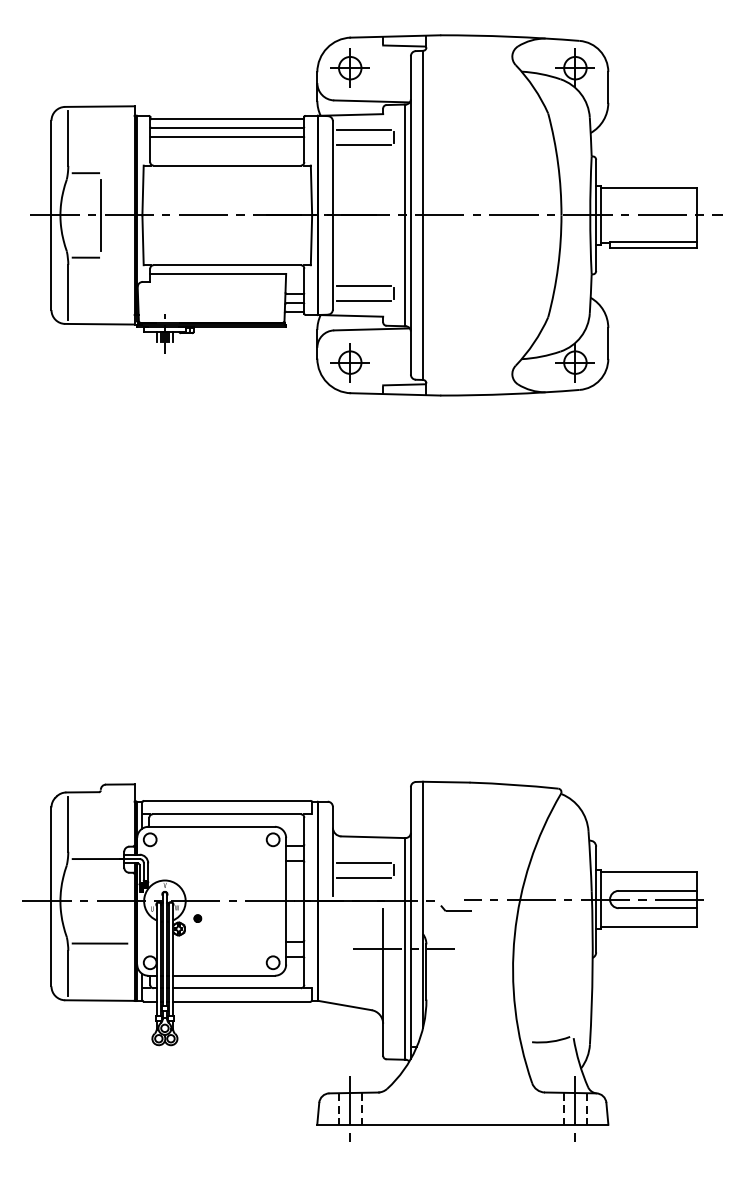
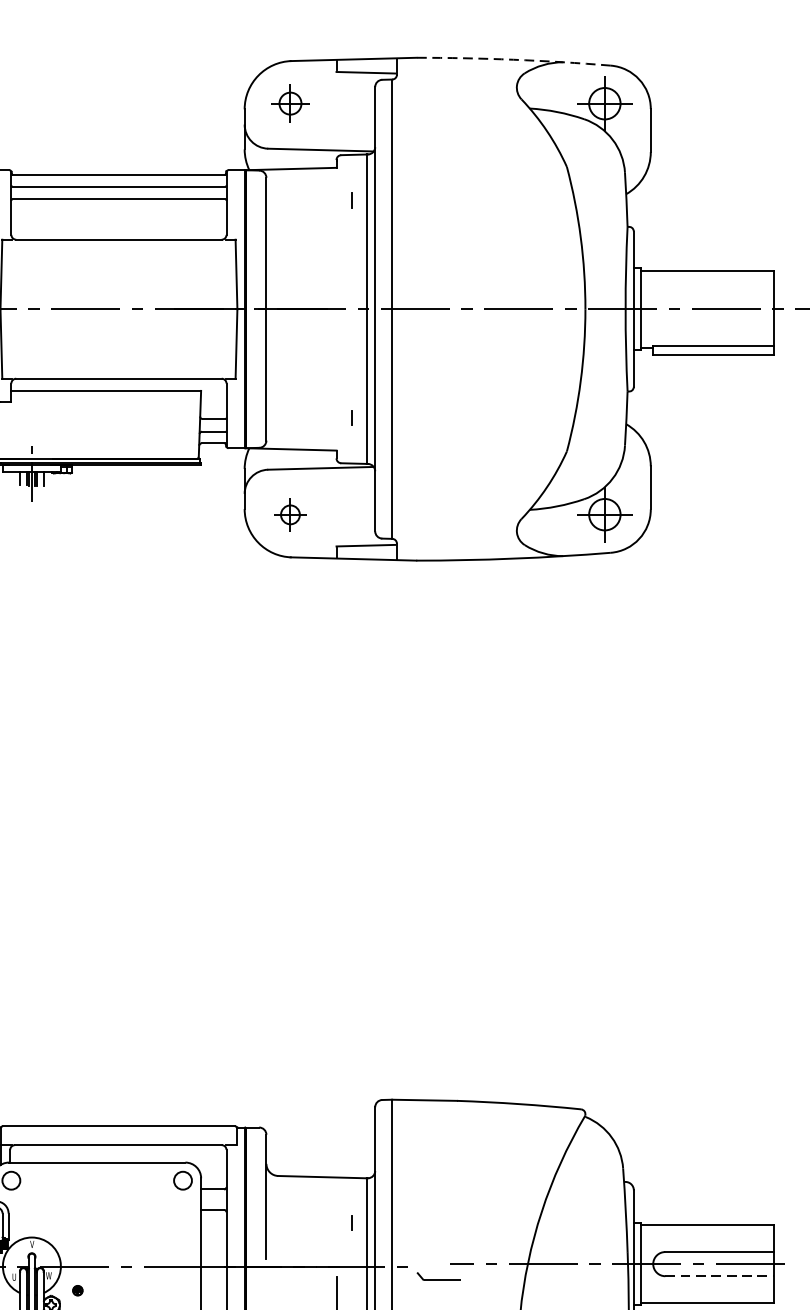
arc: (510, 36) -> (514, 59), solid -> dashed
part: (349, 67) -> (289, 102), size x0.7
line: (363, 129) -> (309, 189), removed
line: (363, 145) -> (309, 211), removed
line: (363, 285) -> (309, 407), removed
line: (363, 301) -> (309, 429), removed
part: (349, 362) -> (289, 514), size x0.6
line: (363, 863) -> (309, 1213), removed
line: (363, 877) -> (309, 1233), removed
line: (657, 908) -> (719, 1276), solid -> dashed

